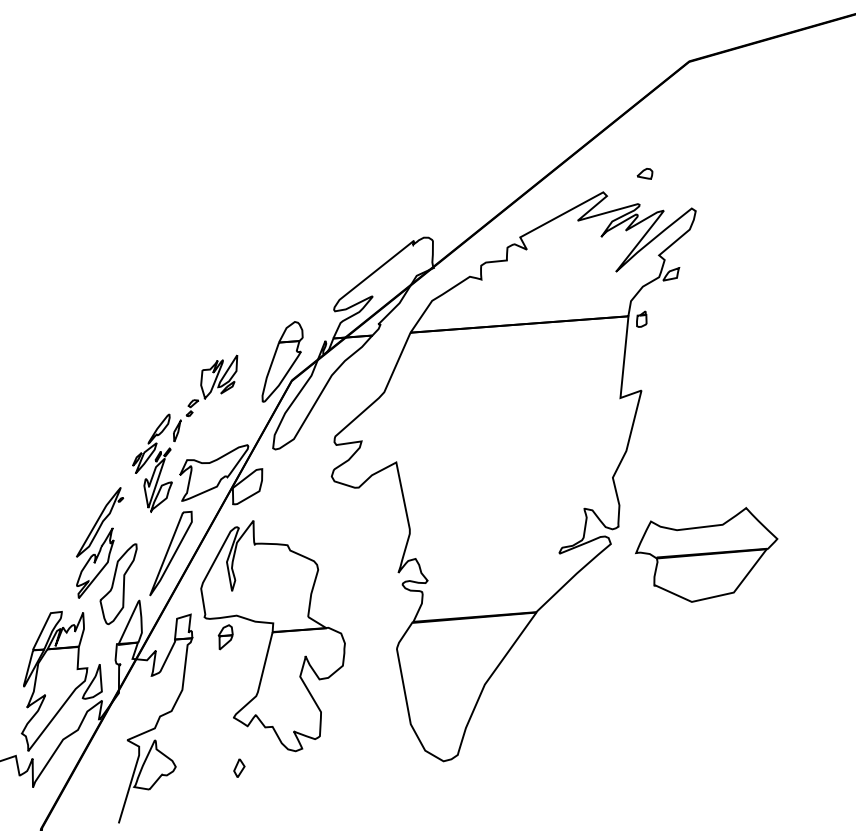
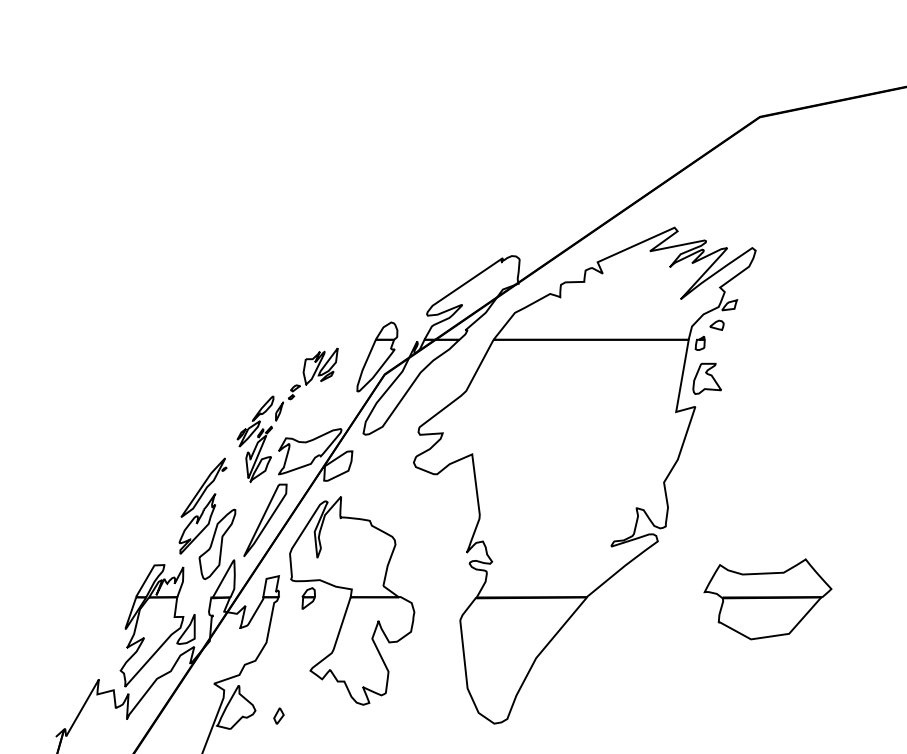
part: (644, 173) -> (716, 324), moved
part: (651, 358) -> (706, 378), added
part: (706, 556) -> (767, 599), moved
part: (238, 767) -> (278, 715), moved

